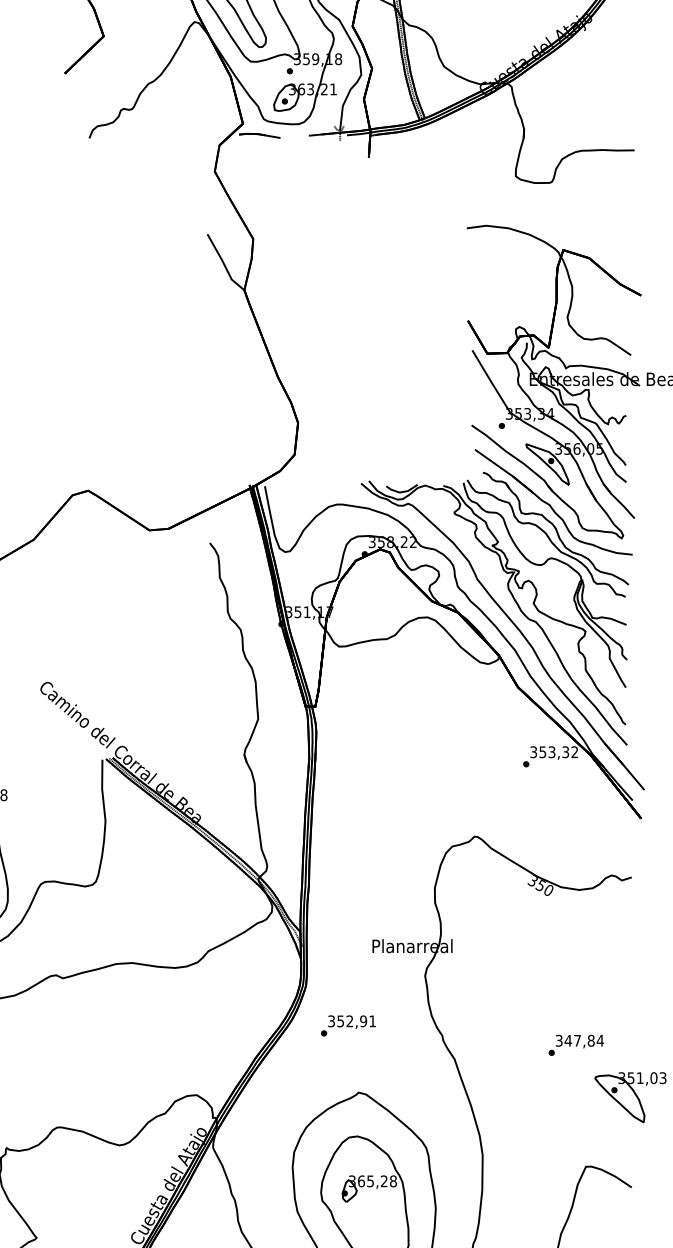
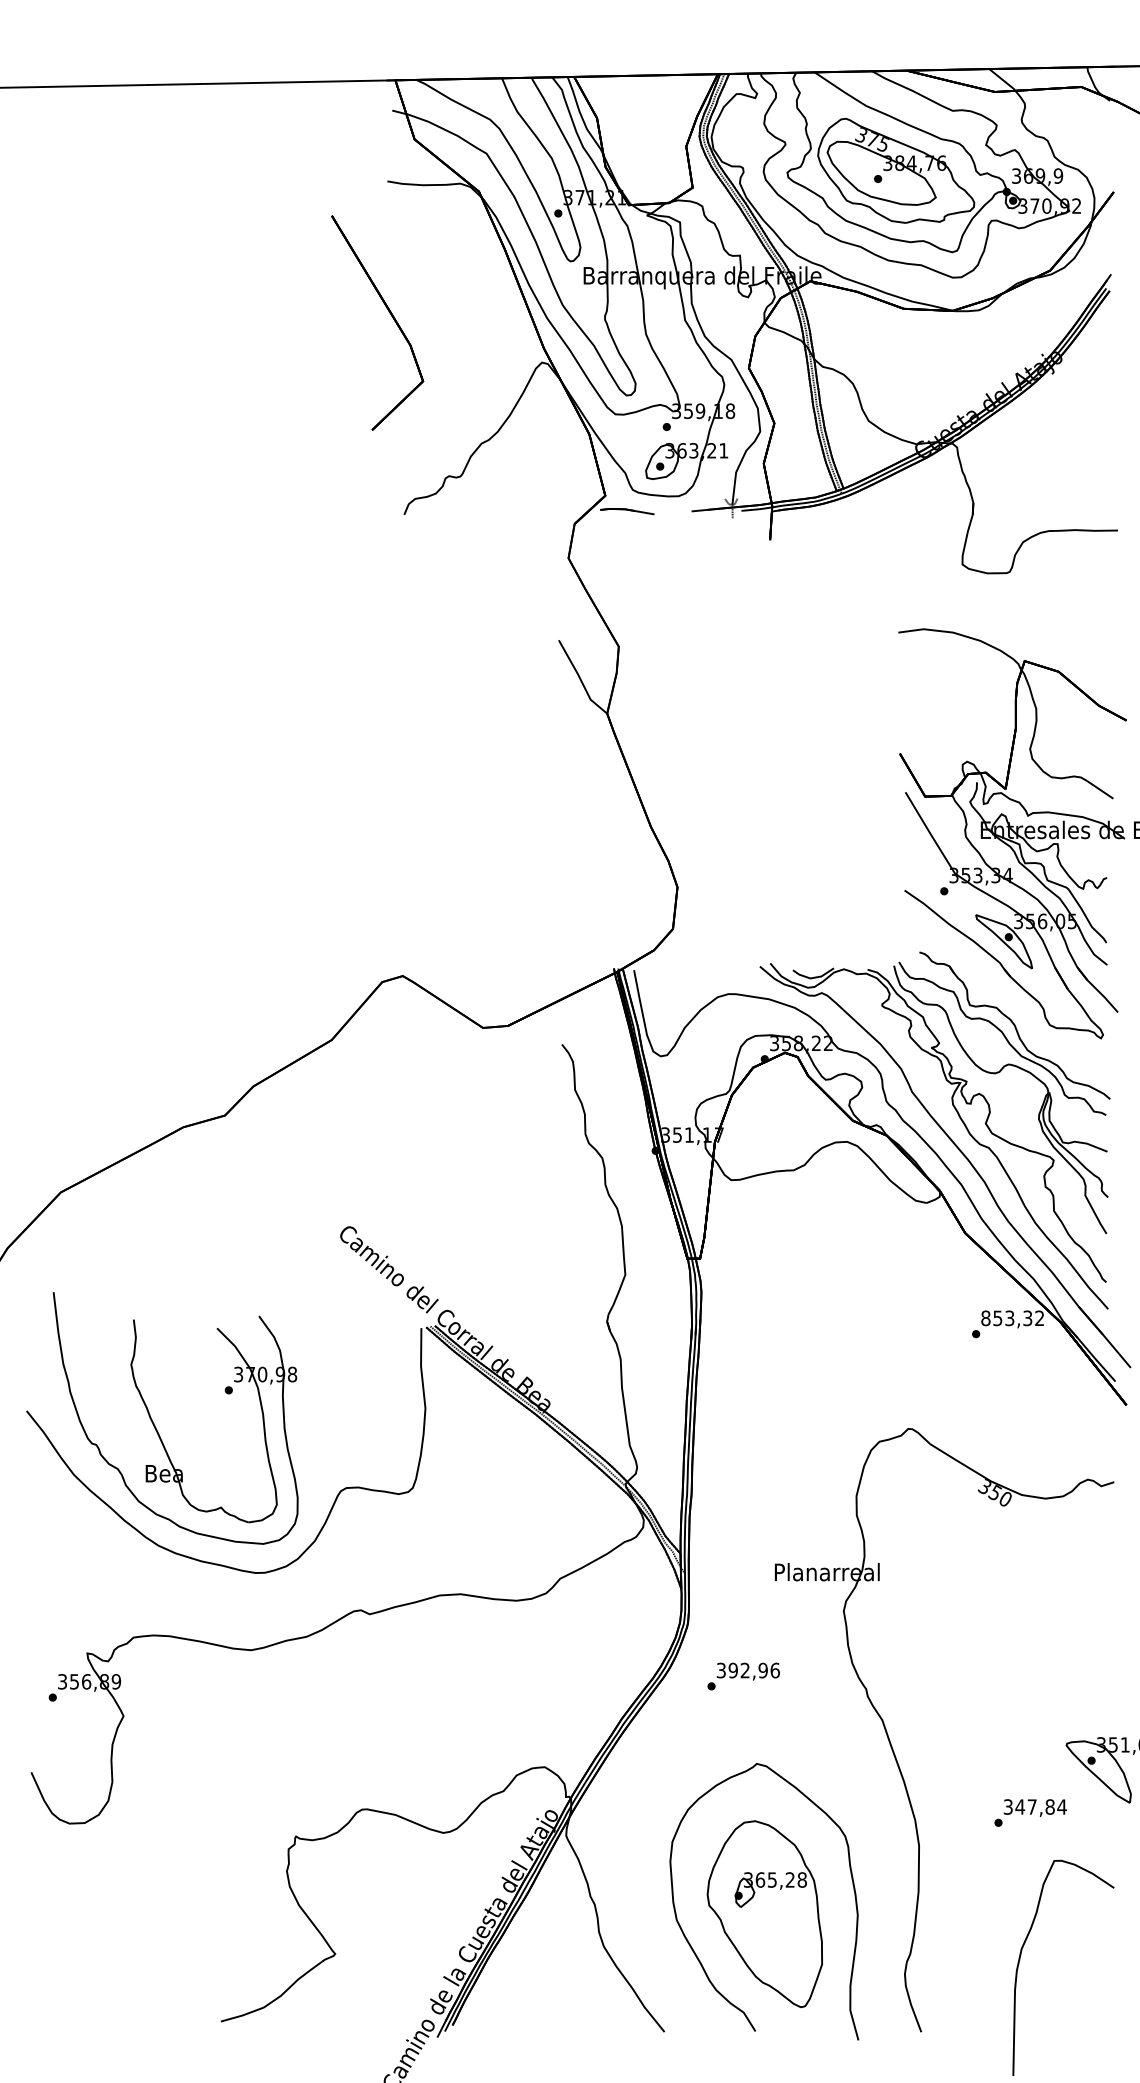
part: (550, 504) -> (1007, 994), removed
text: (533, 752) -> (985, 1318), 353,32 -> 853,32
text: (356, 1021) -> (753, 1670), 352,91 -> 392,96
text: (576, 1044) -> (1030, 1812), moved

